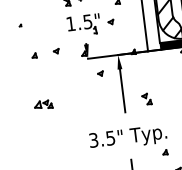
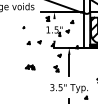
part: (146, 98) -> (56, 68), moved

